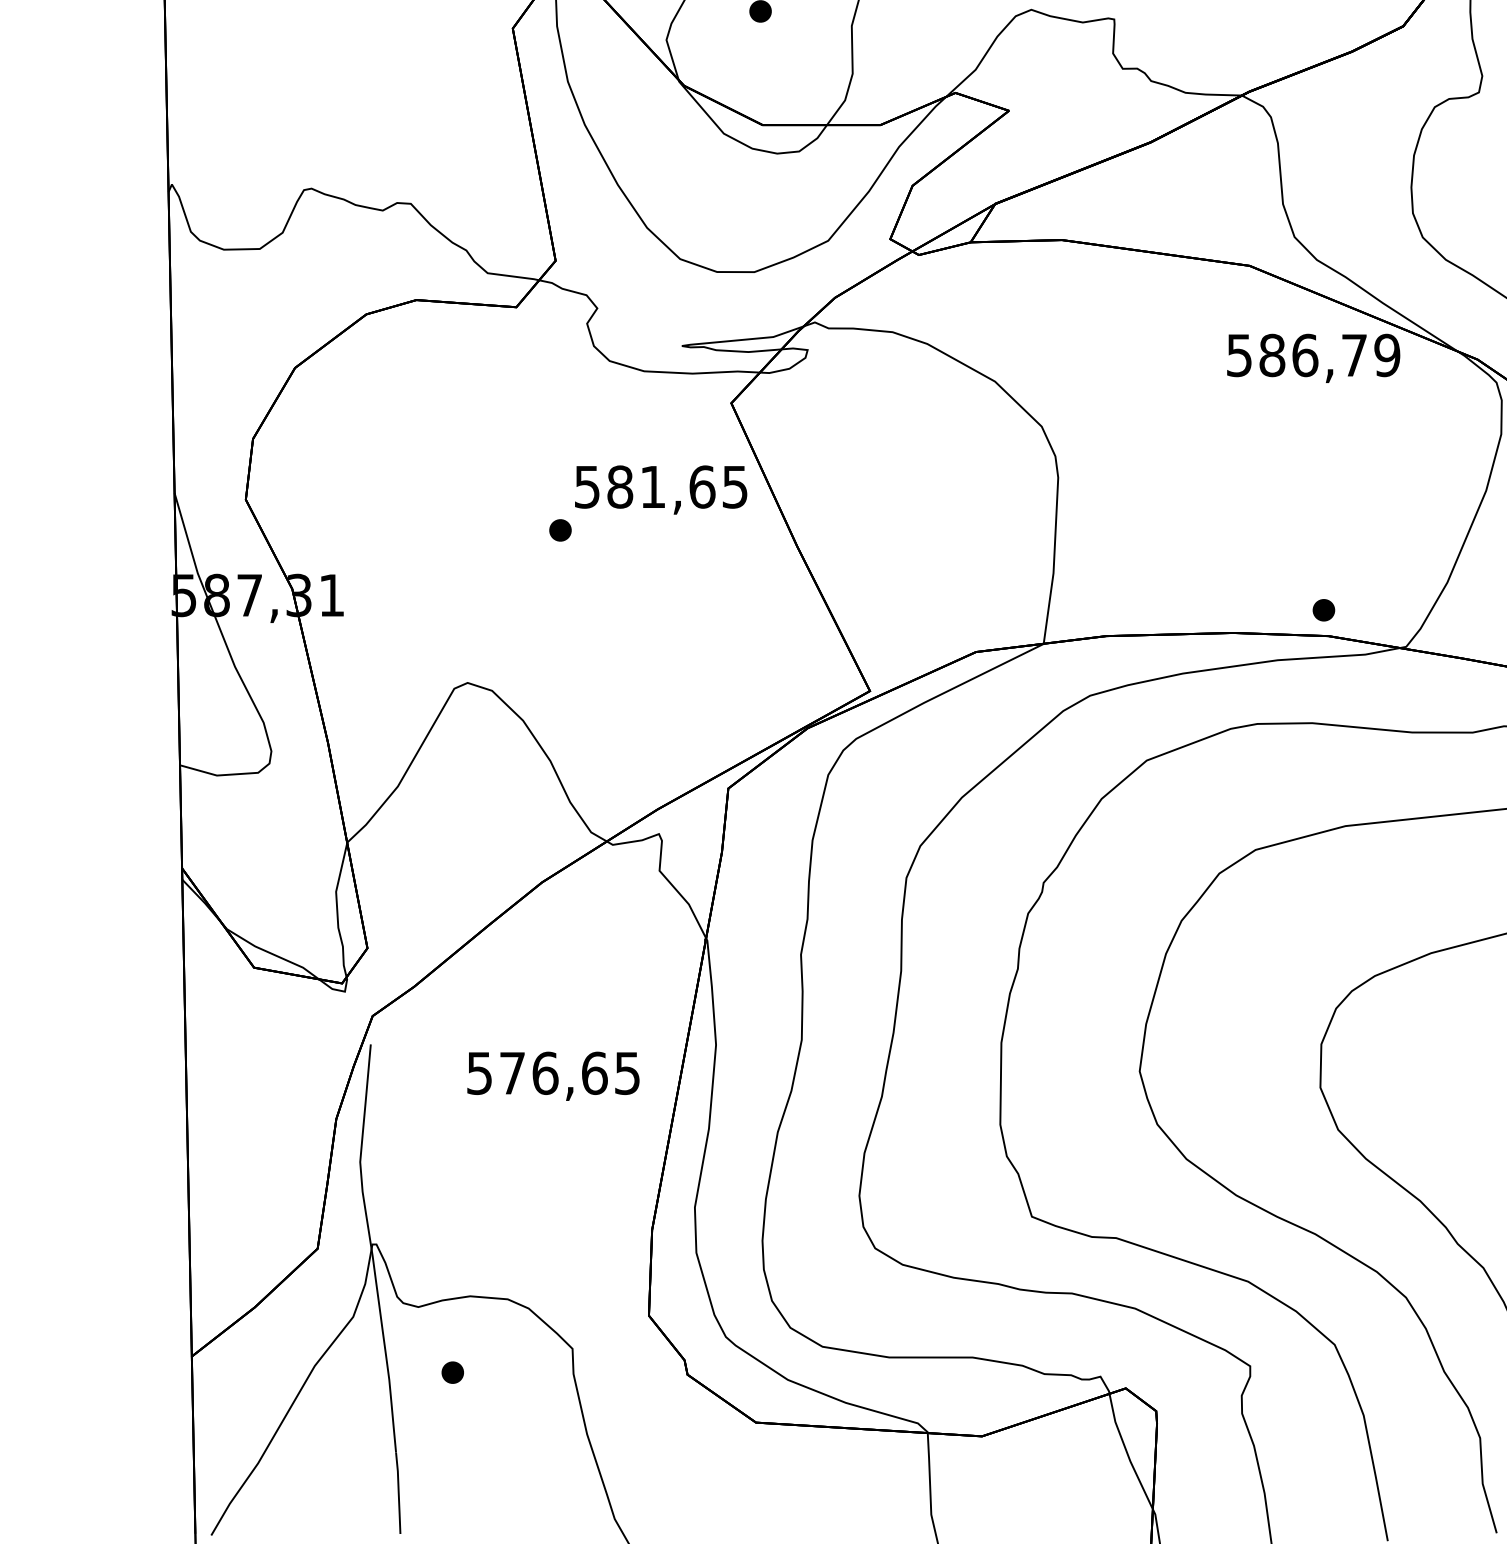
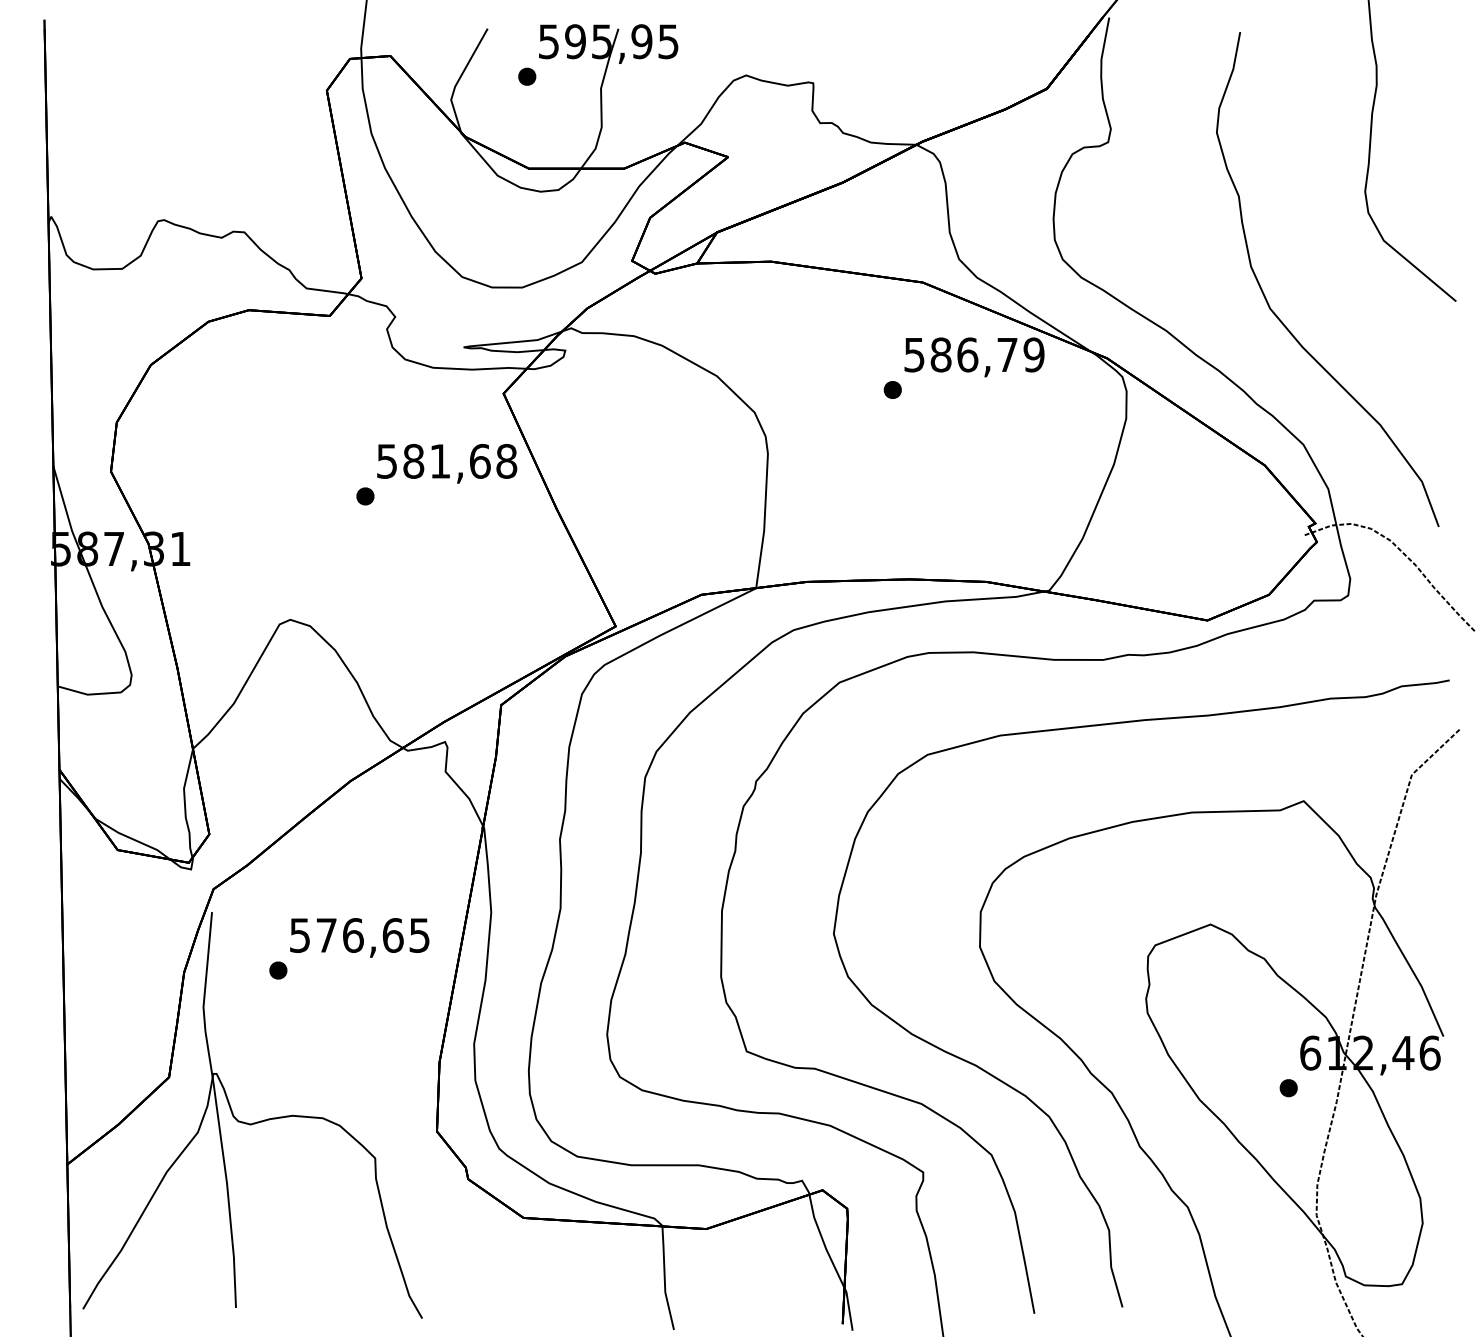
text: (734, 485) -> (506, 460), 581,65 -> 581,68
part: (1323, 609) -> (892, 389), moved
part: (452, 1372) -> (278, 970), moved

